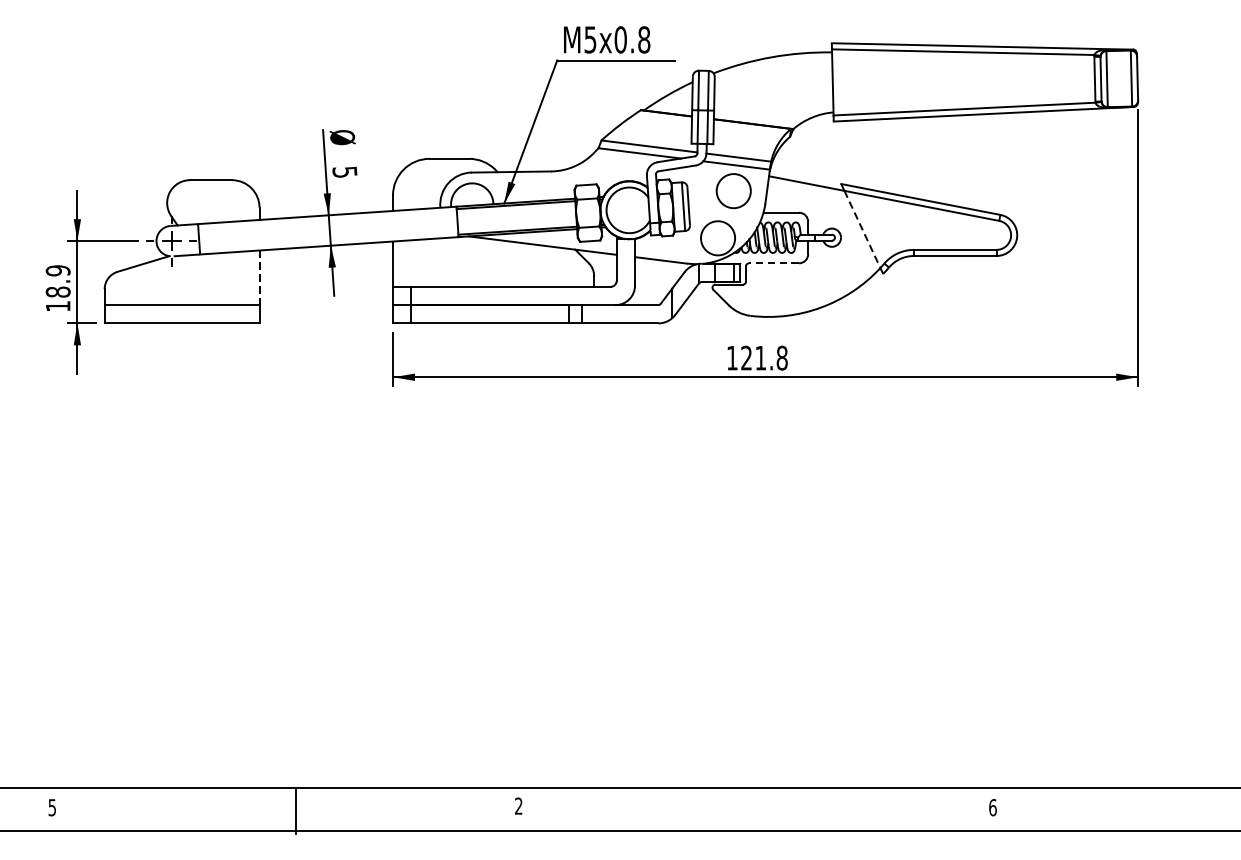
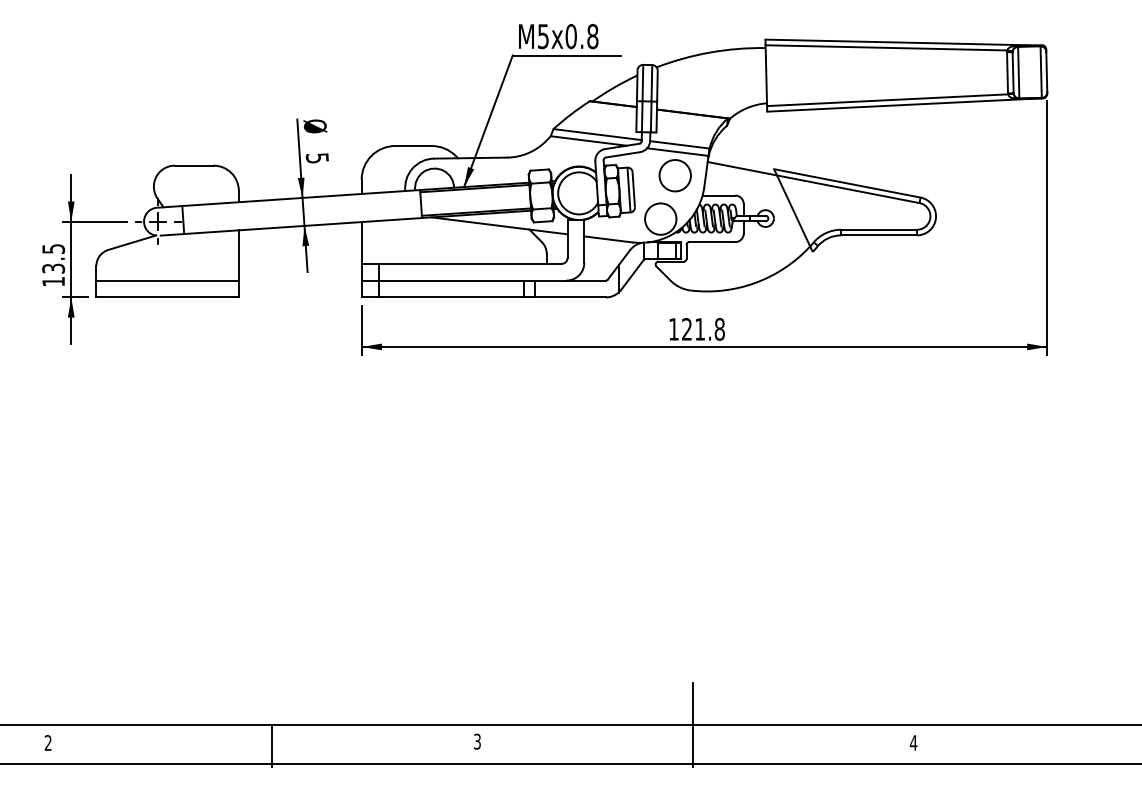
line: (862, 230) -> (793, 211), dashed -> solid
line: (774, 263) -> (712, 242), dashed -> solid
line: (259, 277) -> (238, 255), dashed -> solid
text: (58, 281) -> (53, 258), 18.9 -> 13.5
line: (752, 787) -> (692, 724), added
text: (518, 806) -> (477, 741), 2 -> 3
text: (992, 807) -> (913, 742), 6 -> 4
text: (51, 808) -> (47, 743), 5 -> 2

